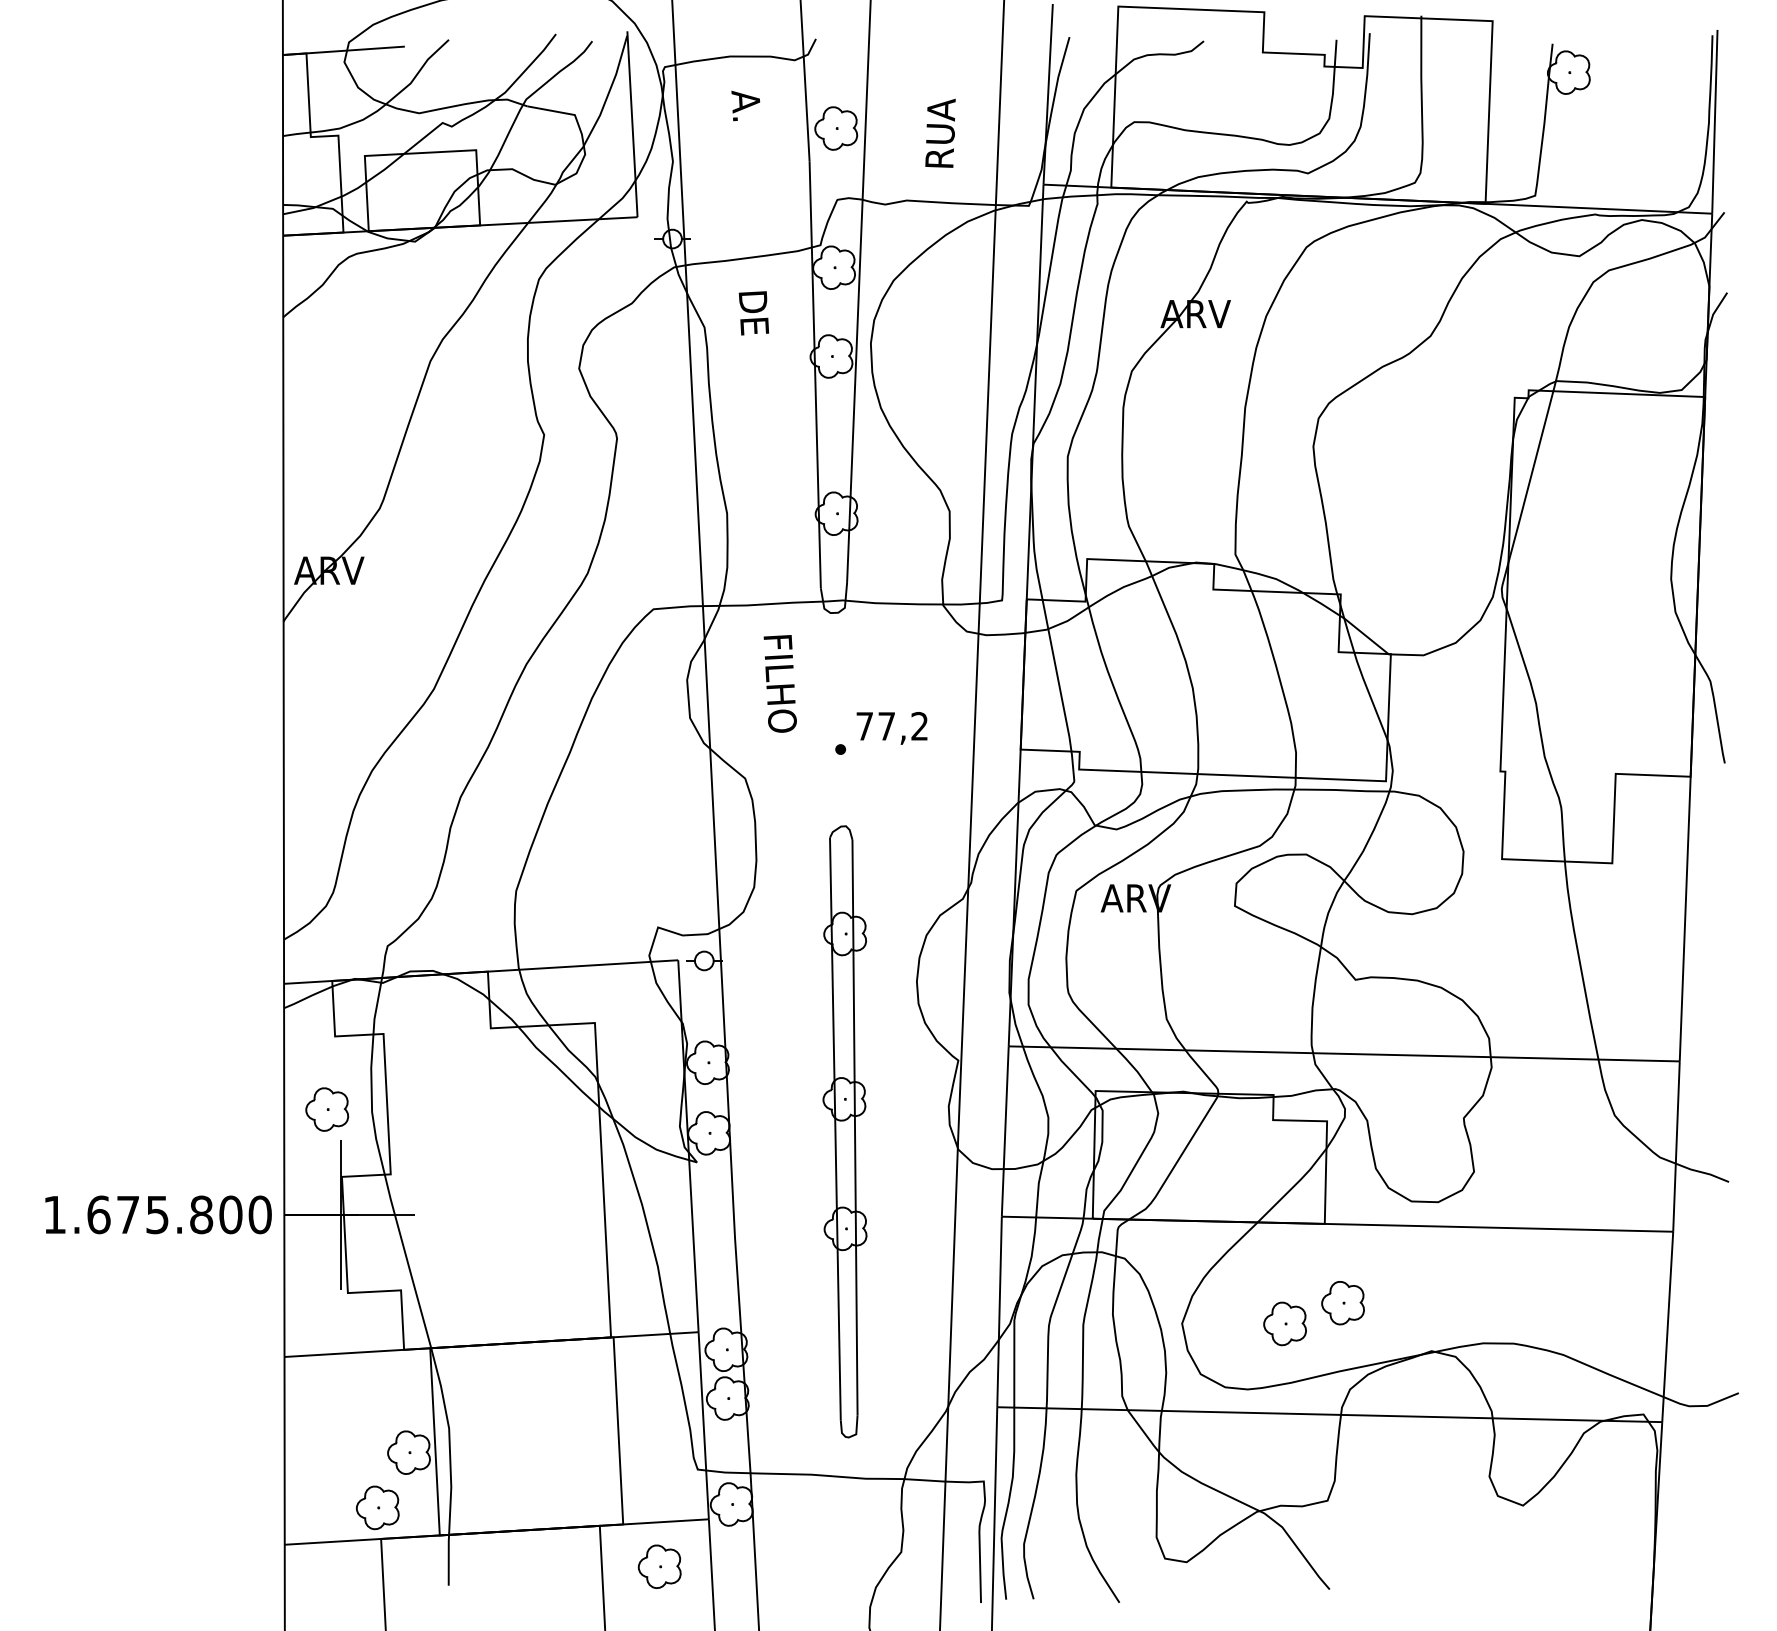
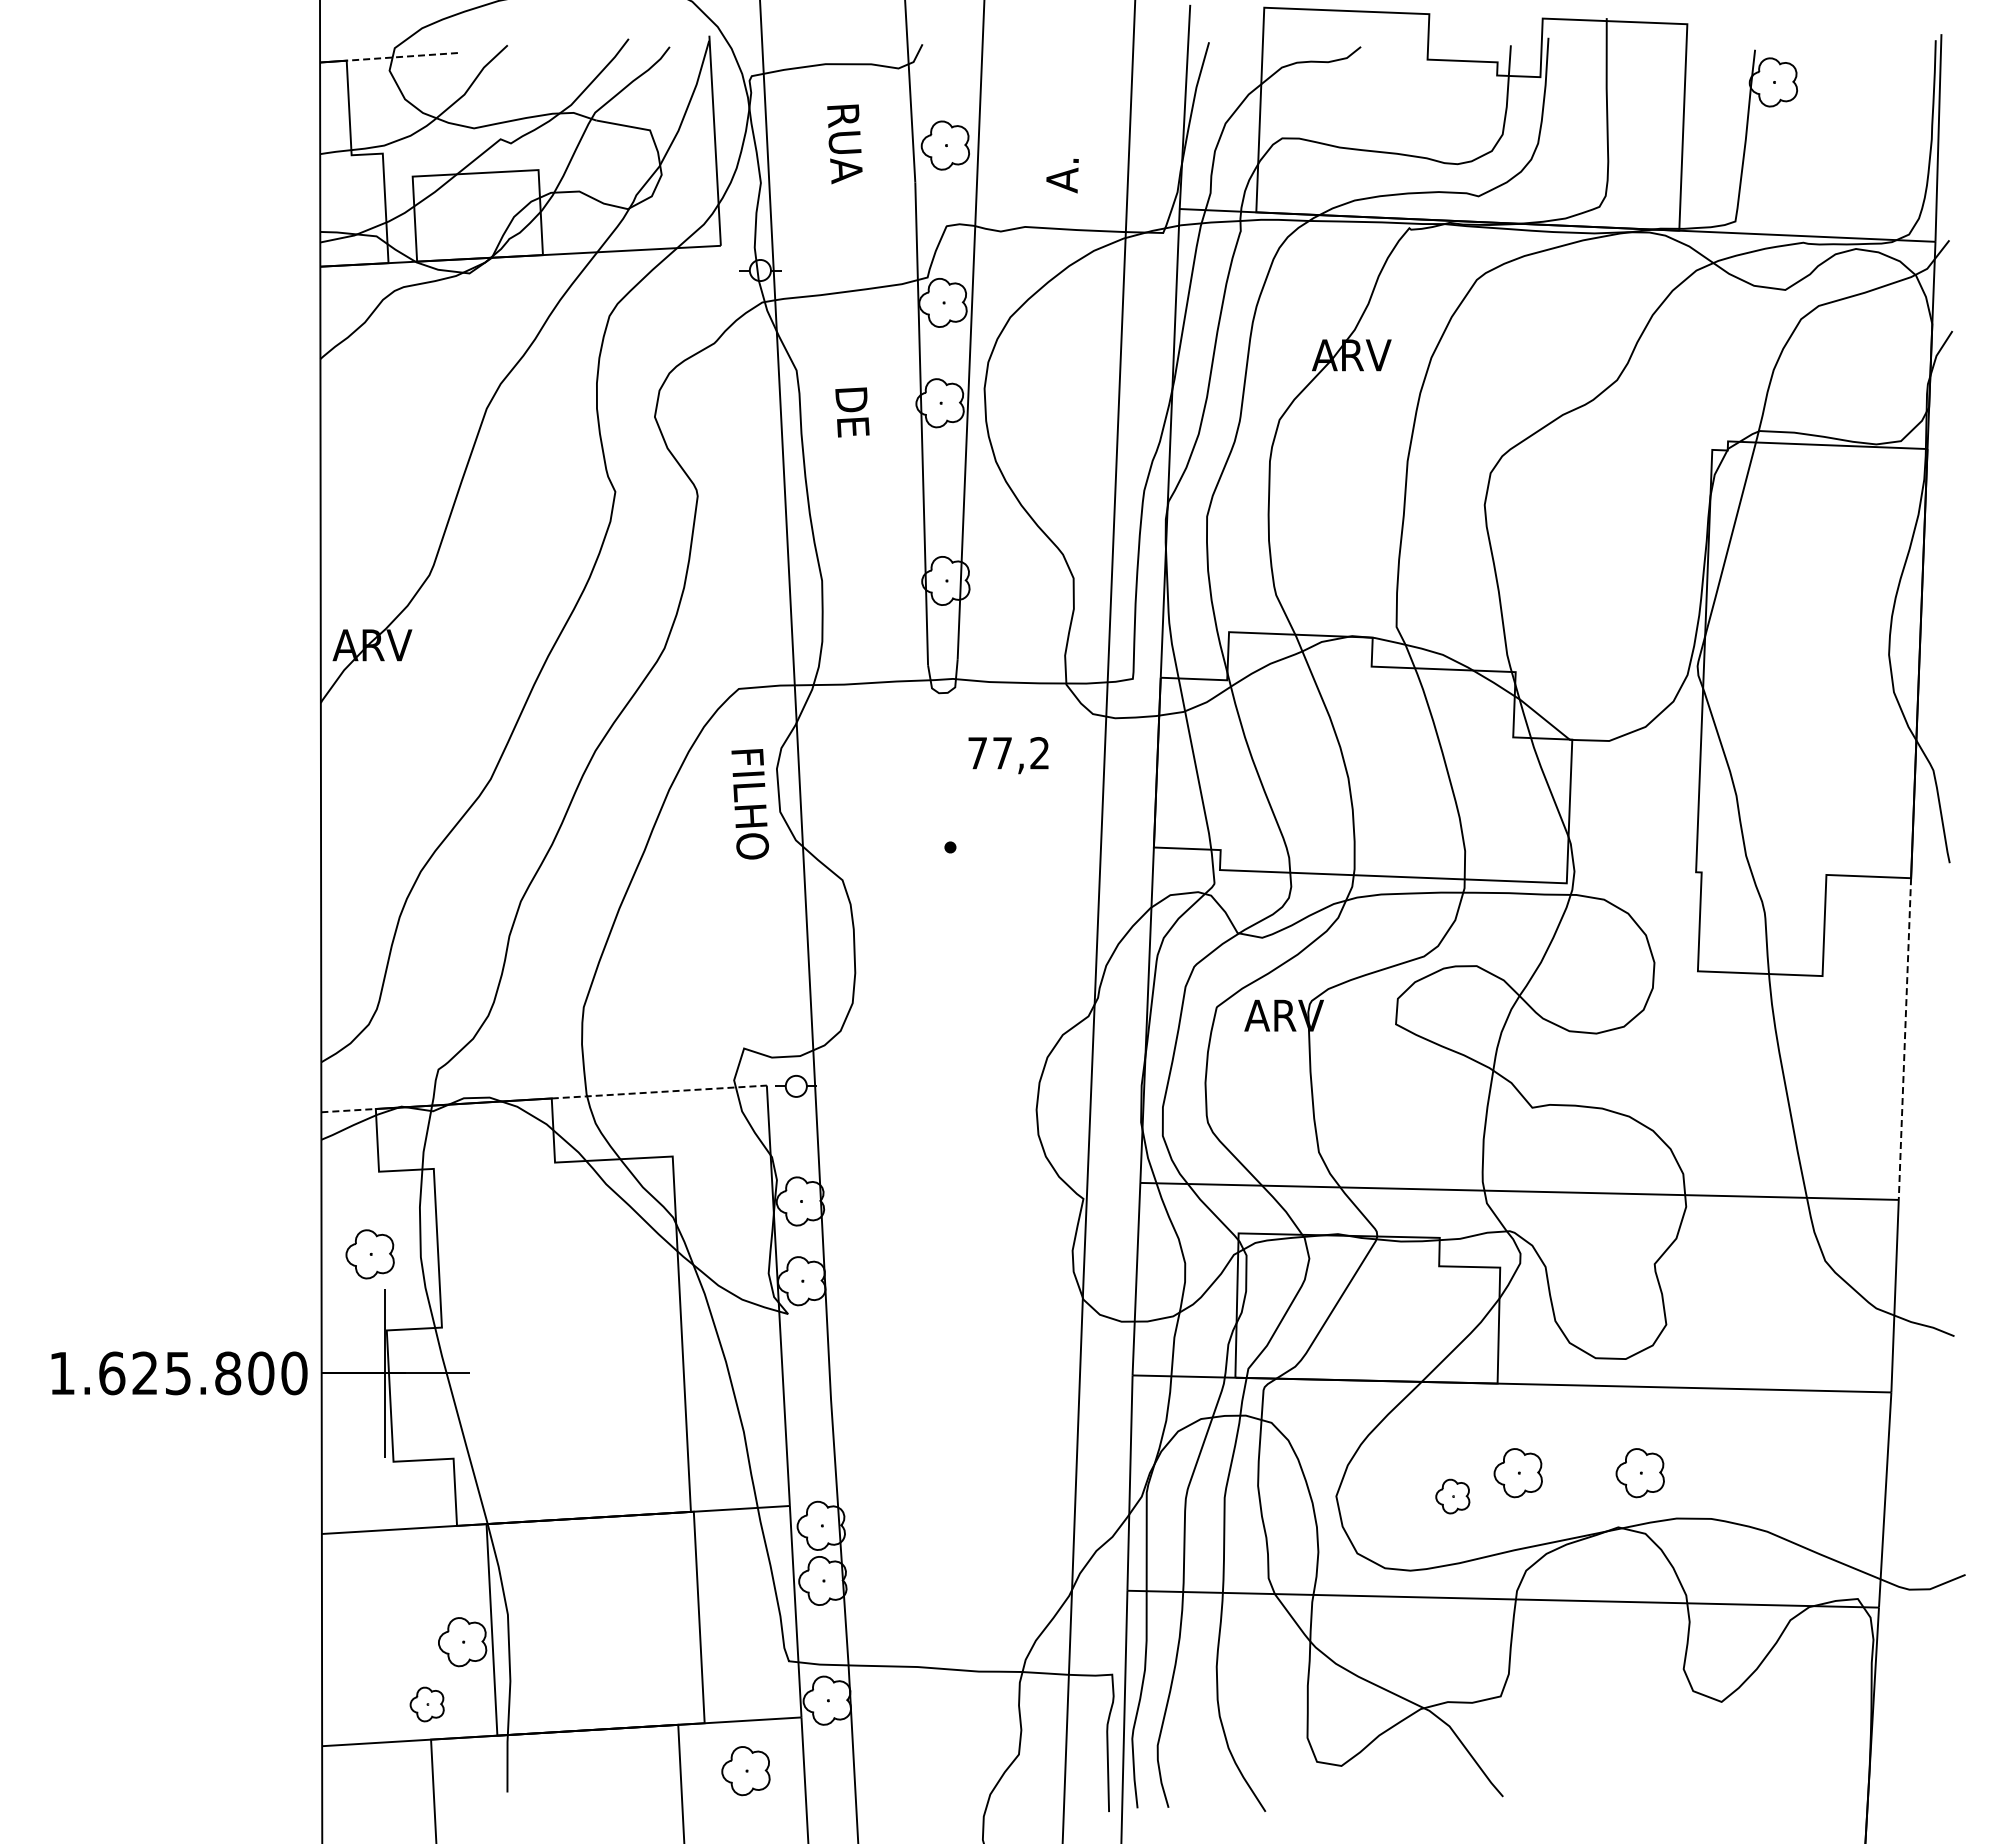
line: (355, 49) -> (402, 56), solid -> dashed
text: (746, 126) -> (844, 143), A. -> RUA
text: (940, 134) -> (1063, 152), RUA -> A.
text: (754, 313) -> (852, 412), moved
text: (779, 684) -> (749, 804), moved
text: (892, 728) -> (1008, 755), moved
line: (1684, 919) -> (1904, 1039), solid -> dashed
line: (583, 966) -> (659, 1092), solid -> dashed
line: (308, 982) -> (349, 1110), solid -> dashed
part: (845, 1131) -> (955, 1279), removed
text: (127, 1214) -> (144, 1372), 1.675.800 -> 1.625.800
part: (1450, 1303) -> (1639, 1473), added
part: (1284, 1323) -> (1452, 1496), size x0.7
part: (377, 1507) -> (426, 1704), size x0.7

